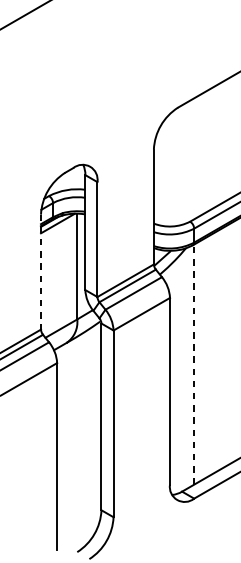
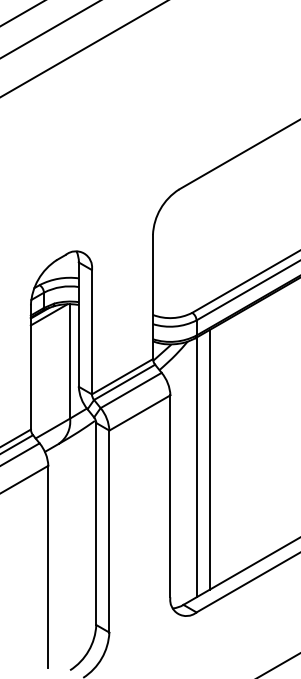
line: (40, 272) -> (30, 367), dashed -> solid
line: (206, 357) -> (209, 459), added
line: (194, 364) -> (196, 467), dashed -> solid

